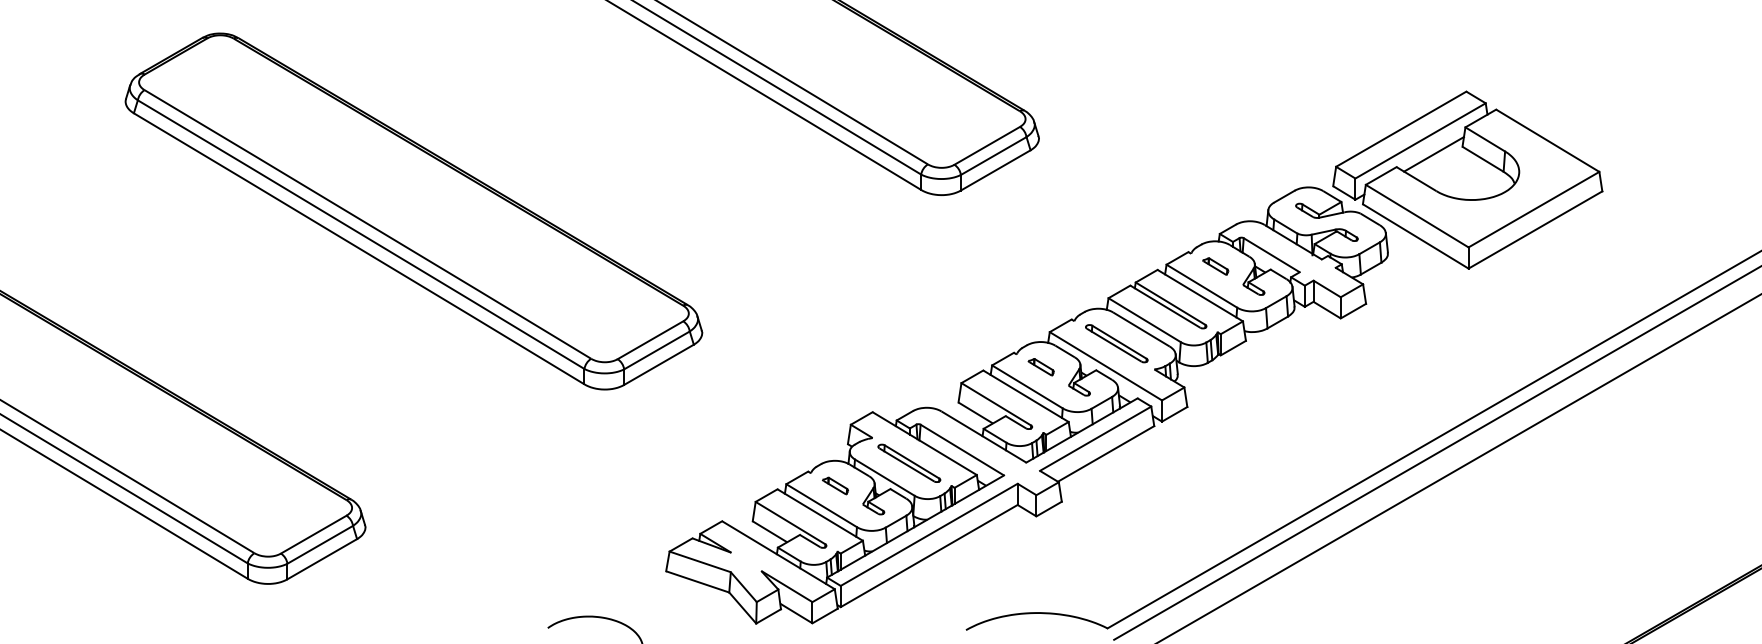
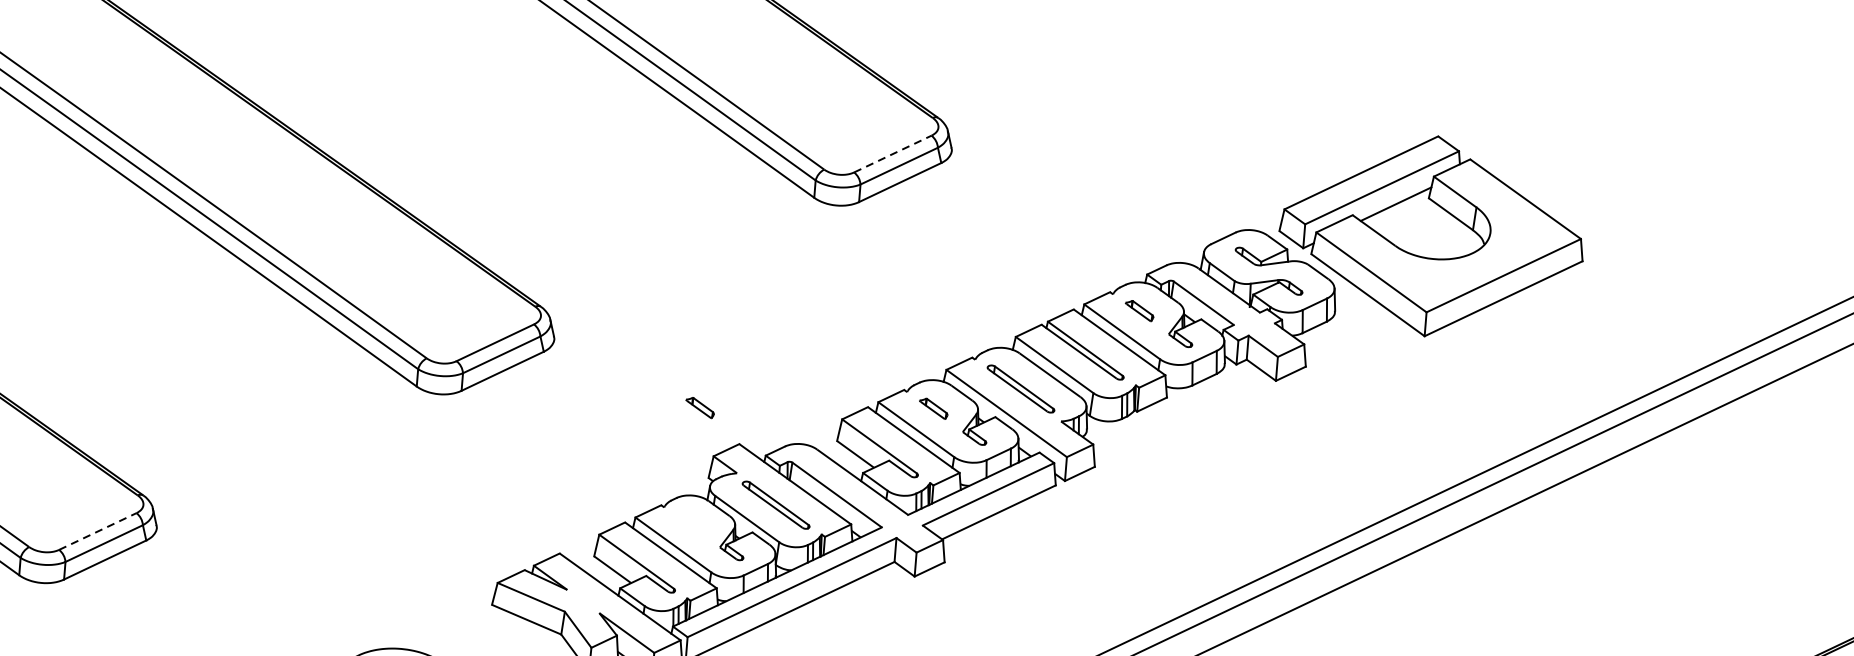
line: (987, 145) -> (893, 153), solid -> dashed
part: (835, 485) -> (700, 407), moved
line: (313, 534) -> (97, 531), solid -> dashed

